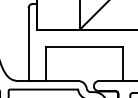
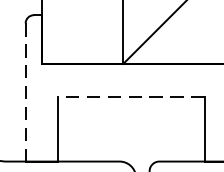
line: (28, 45) -> (25, 94), solid -> dashed
line: (84, 46) -> (131, 96), solid -> dashed

